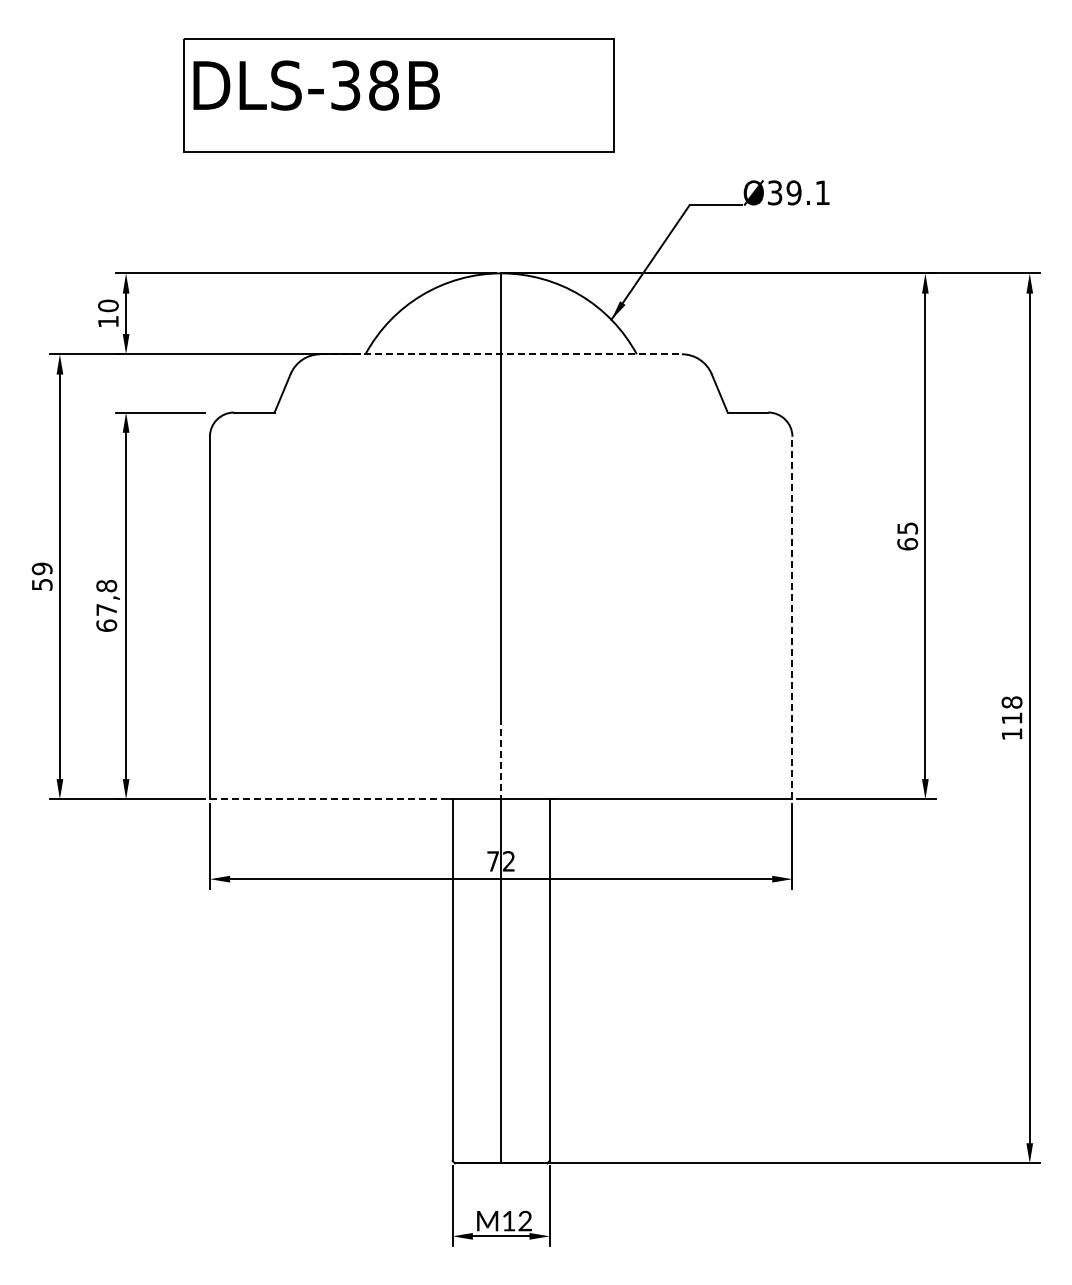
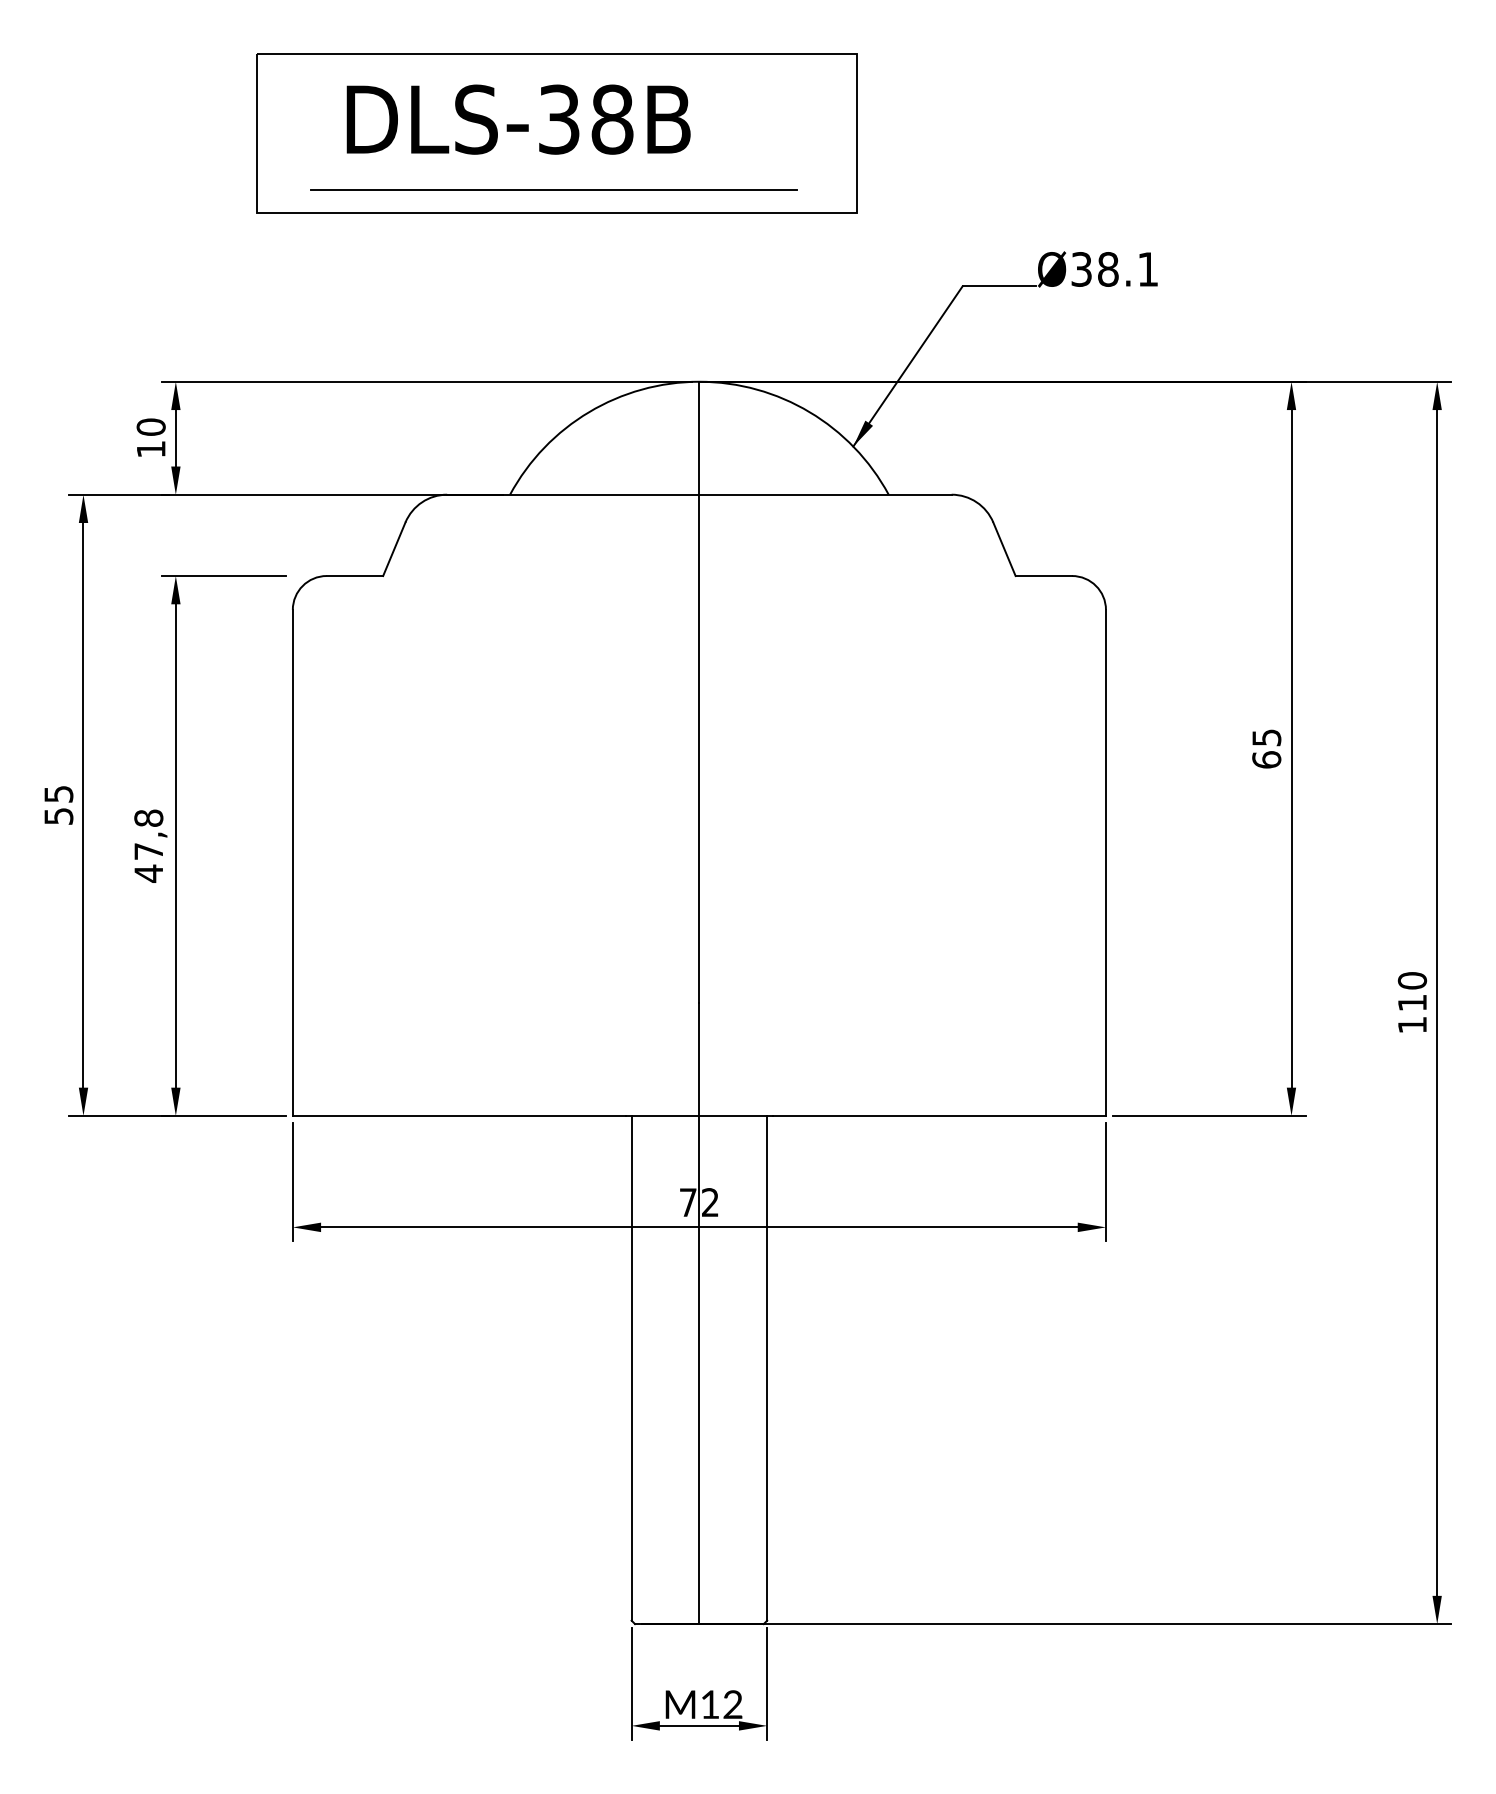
text: (316, 85) -> (518, 119), moved
line: (396, 135) -> (553, 189), added
text: (793, 192) -> (1107, 268), Ø39.1 -> Ø38.1
line: (501, 354) -> (699, 495), dashed -> solid
text: (41, 568) -> (57, 793), 59 -> 55
line: (792, 617) -> (1106, 862), dashed -> solid
text: (106, 625) -> (148, 873), 67,8 -> 47,8
text: (1012, 702) -> (1413, 980), 118 -> 110
line: (501, 759) -> (699, 1060), dashed -> solid
line: (329, 799) -> (459, 1116), dashed -> solid

